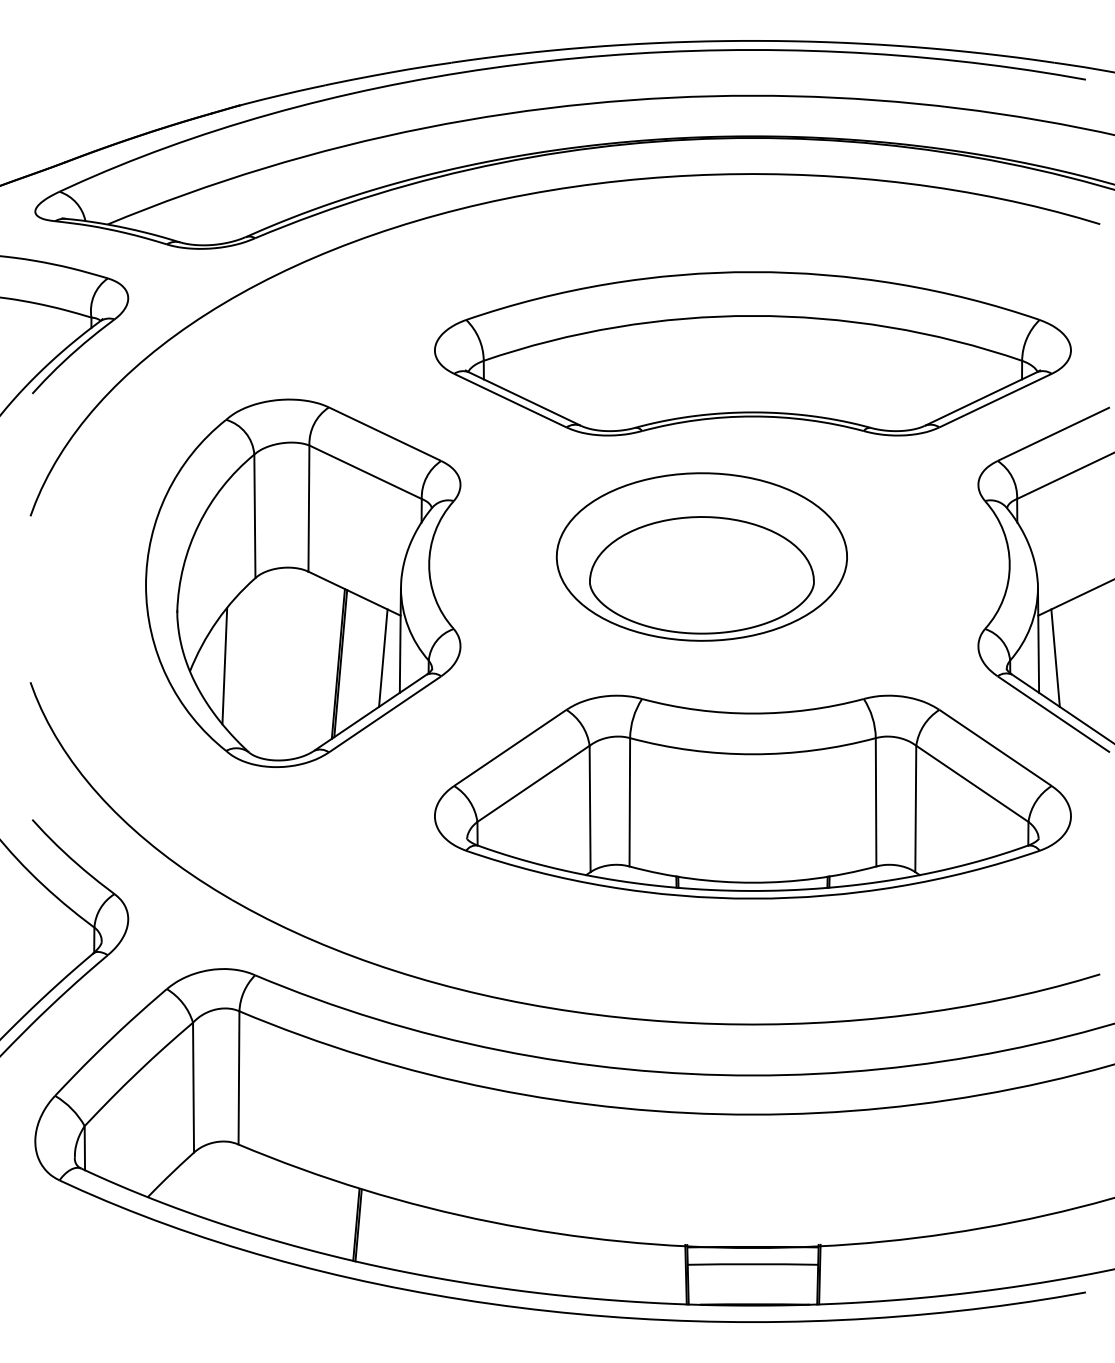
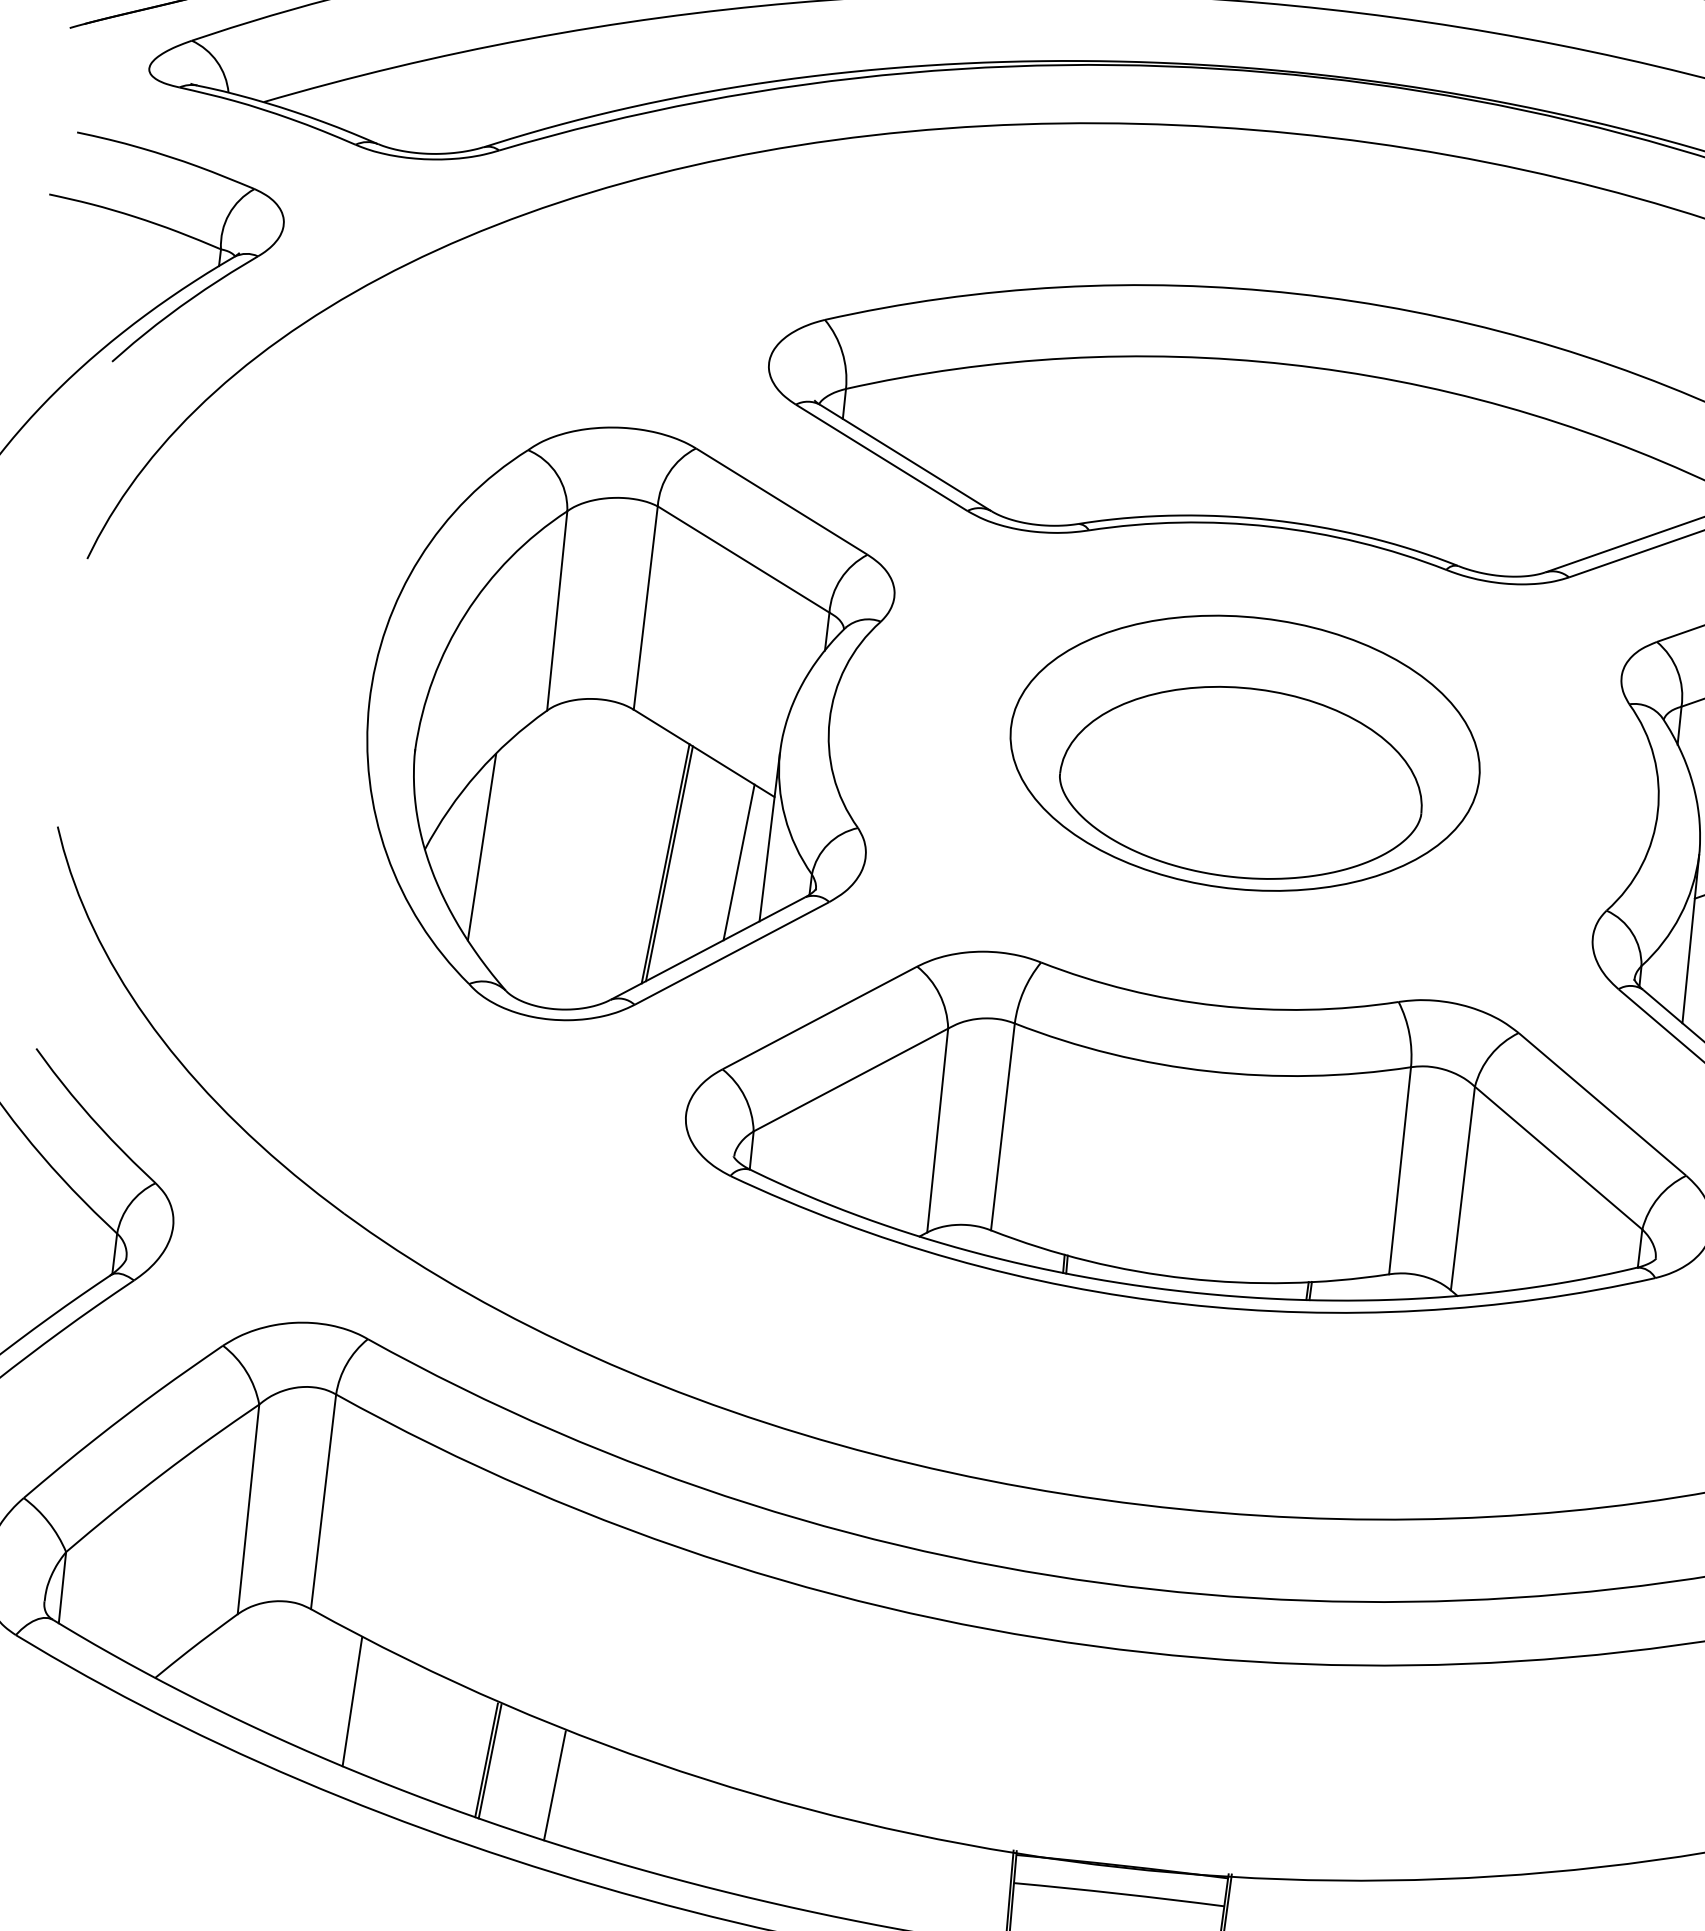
part: (701, 556) -> (1244, 752), moved
part: (303, 582) -> (623, 726), moved
line: (269, 1198) -> (351, 1701), added
line: (399, 1236) -> (554, 1786), added

